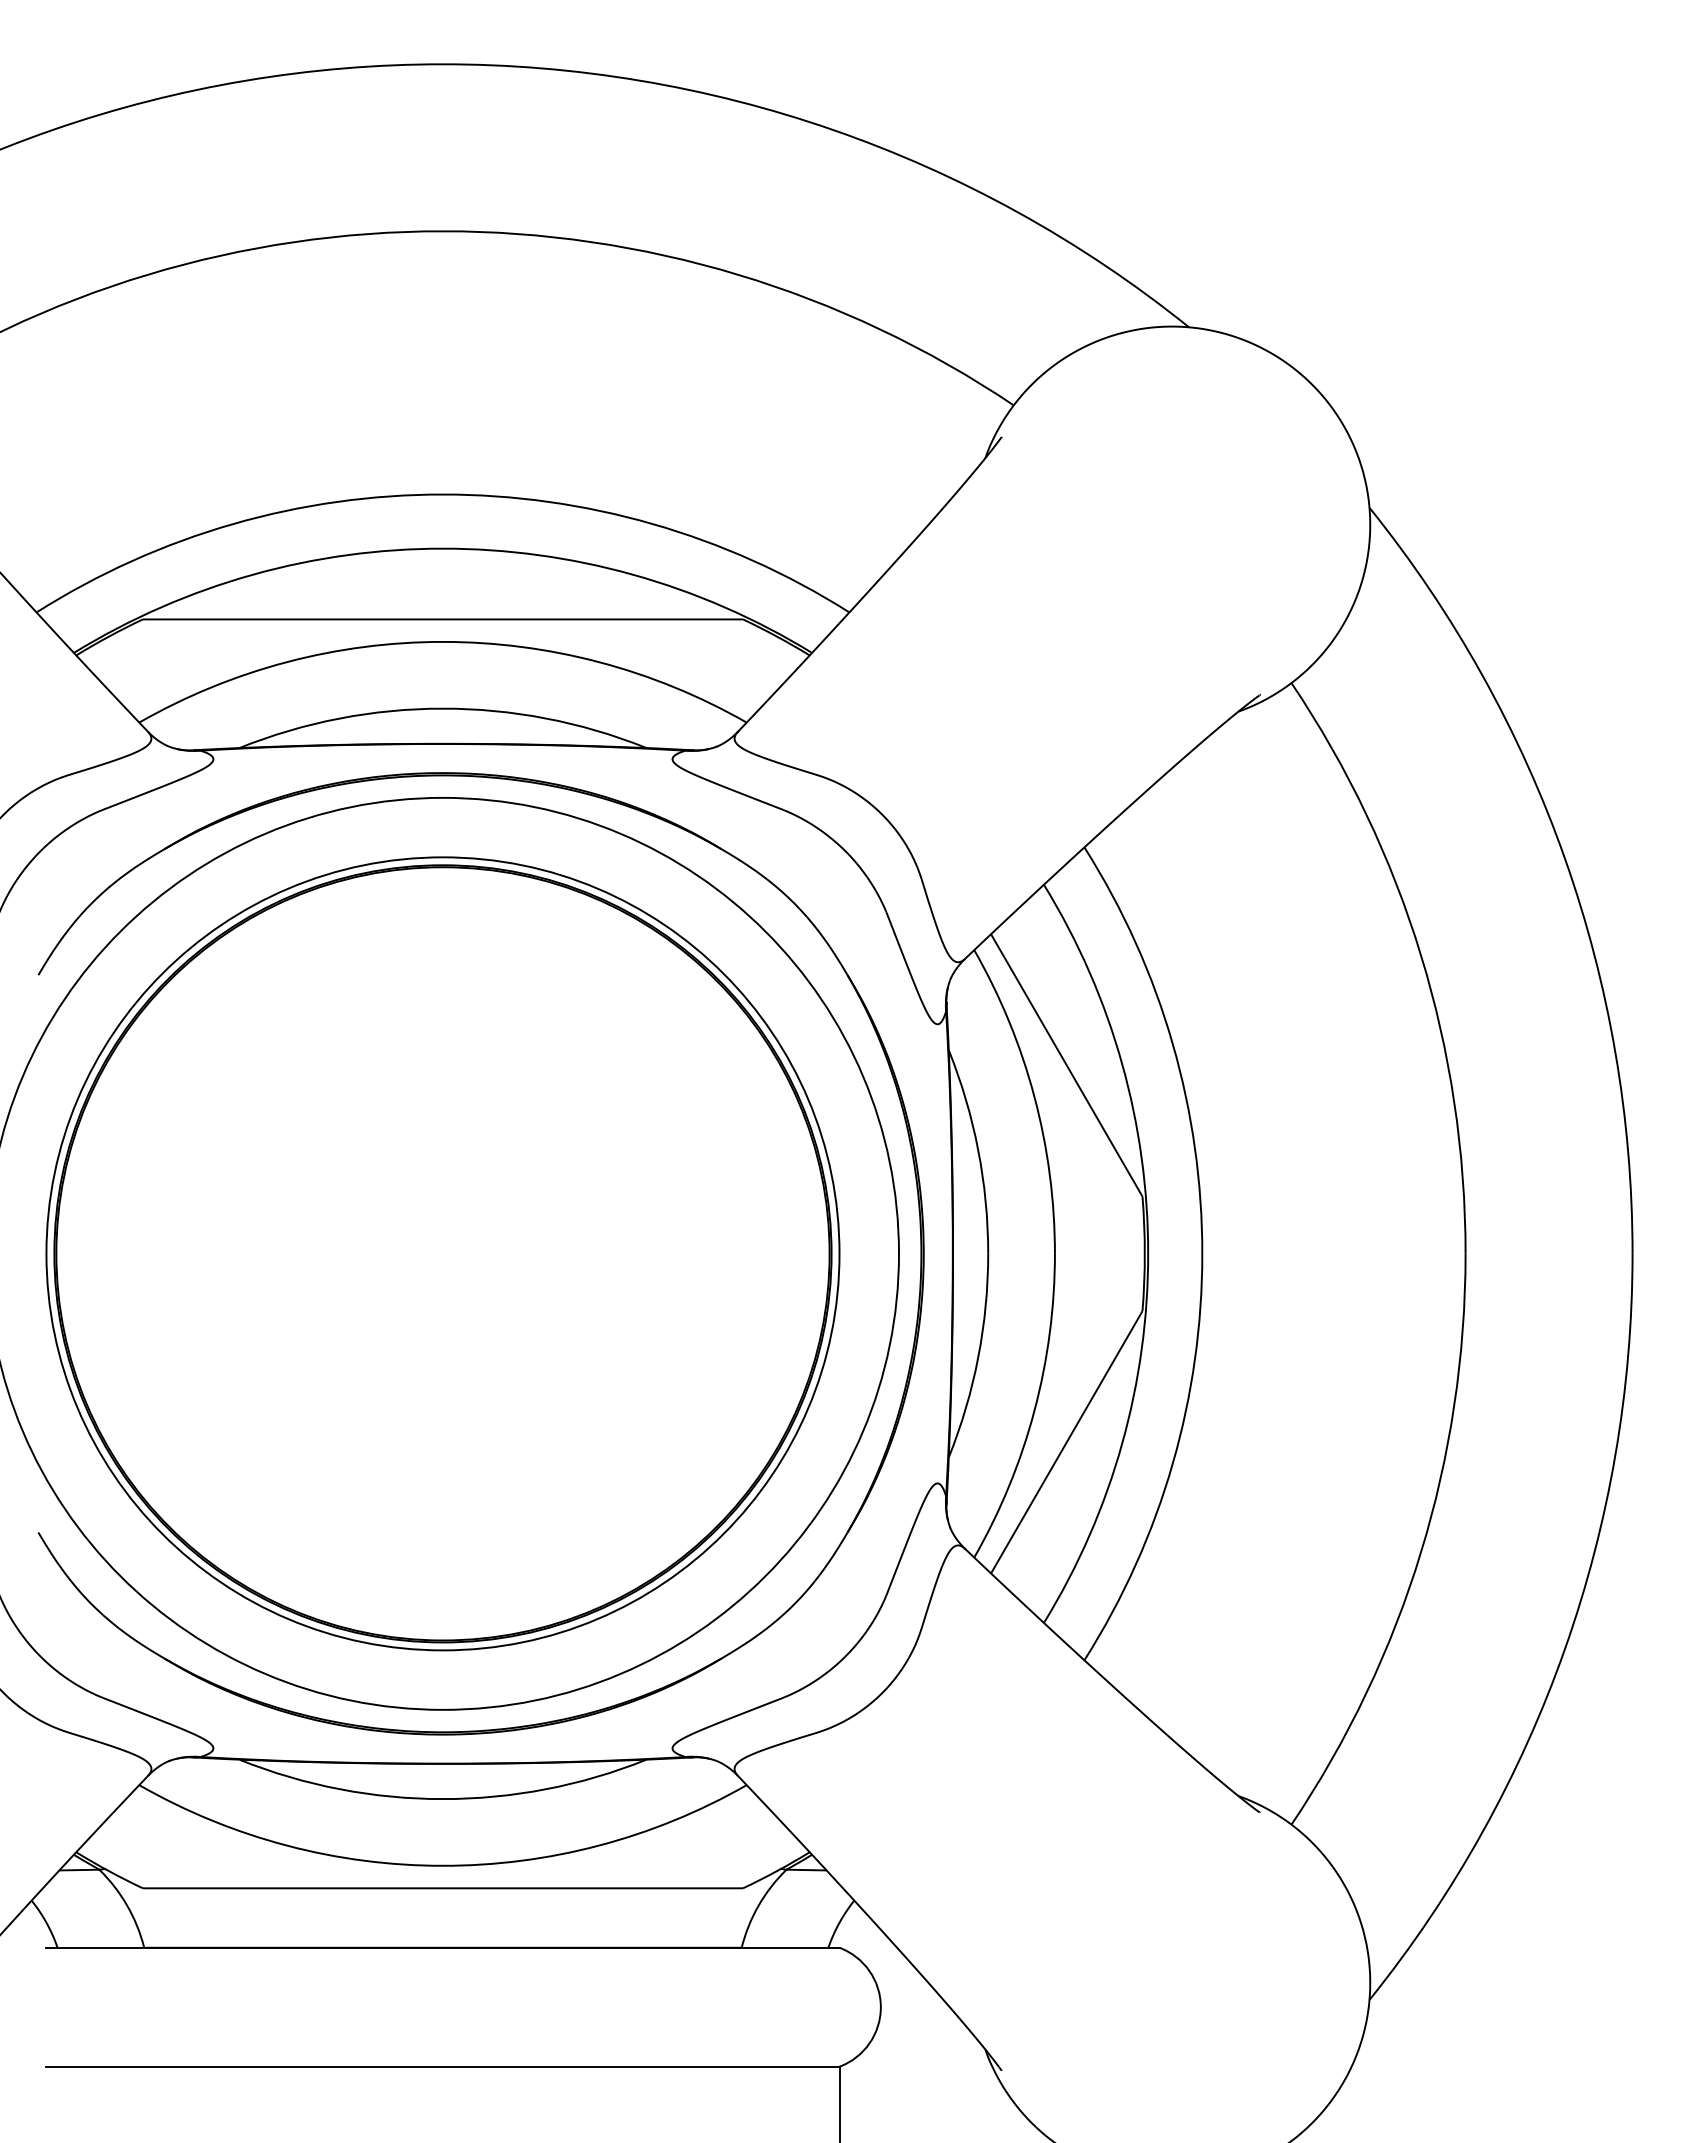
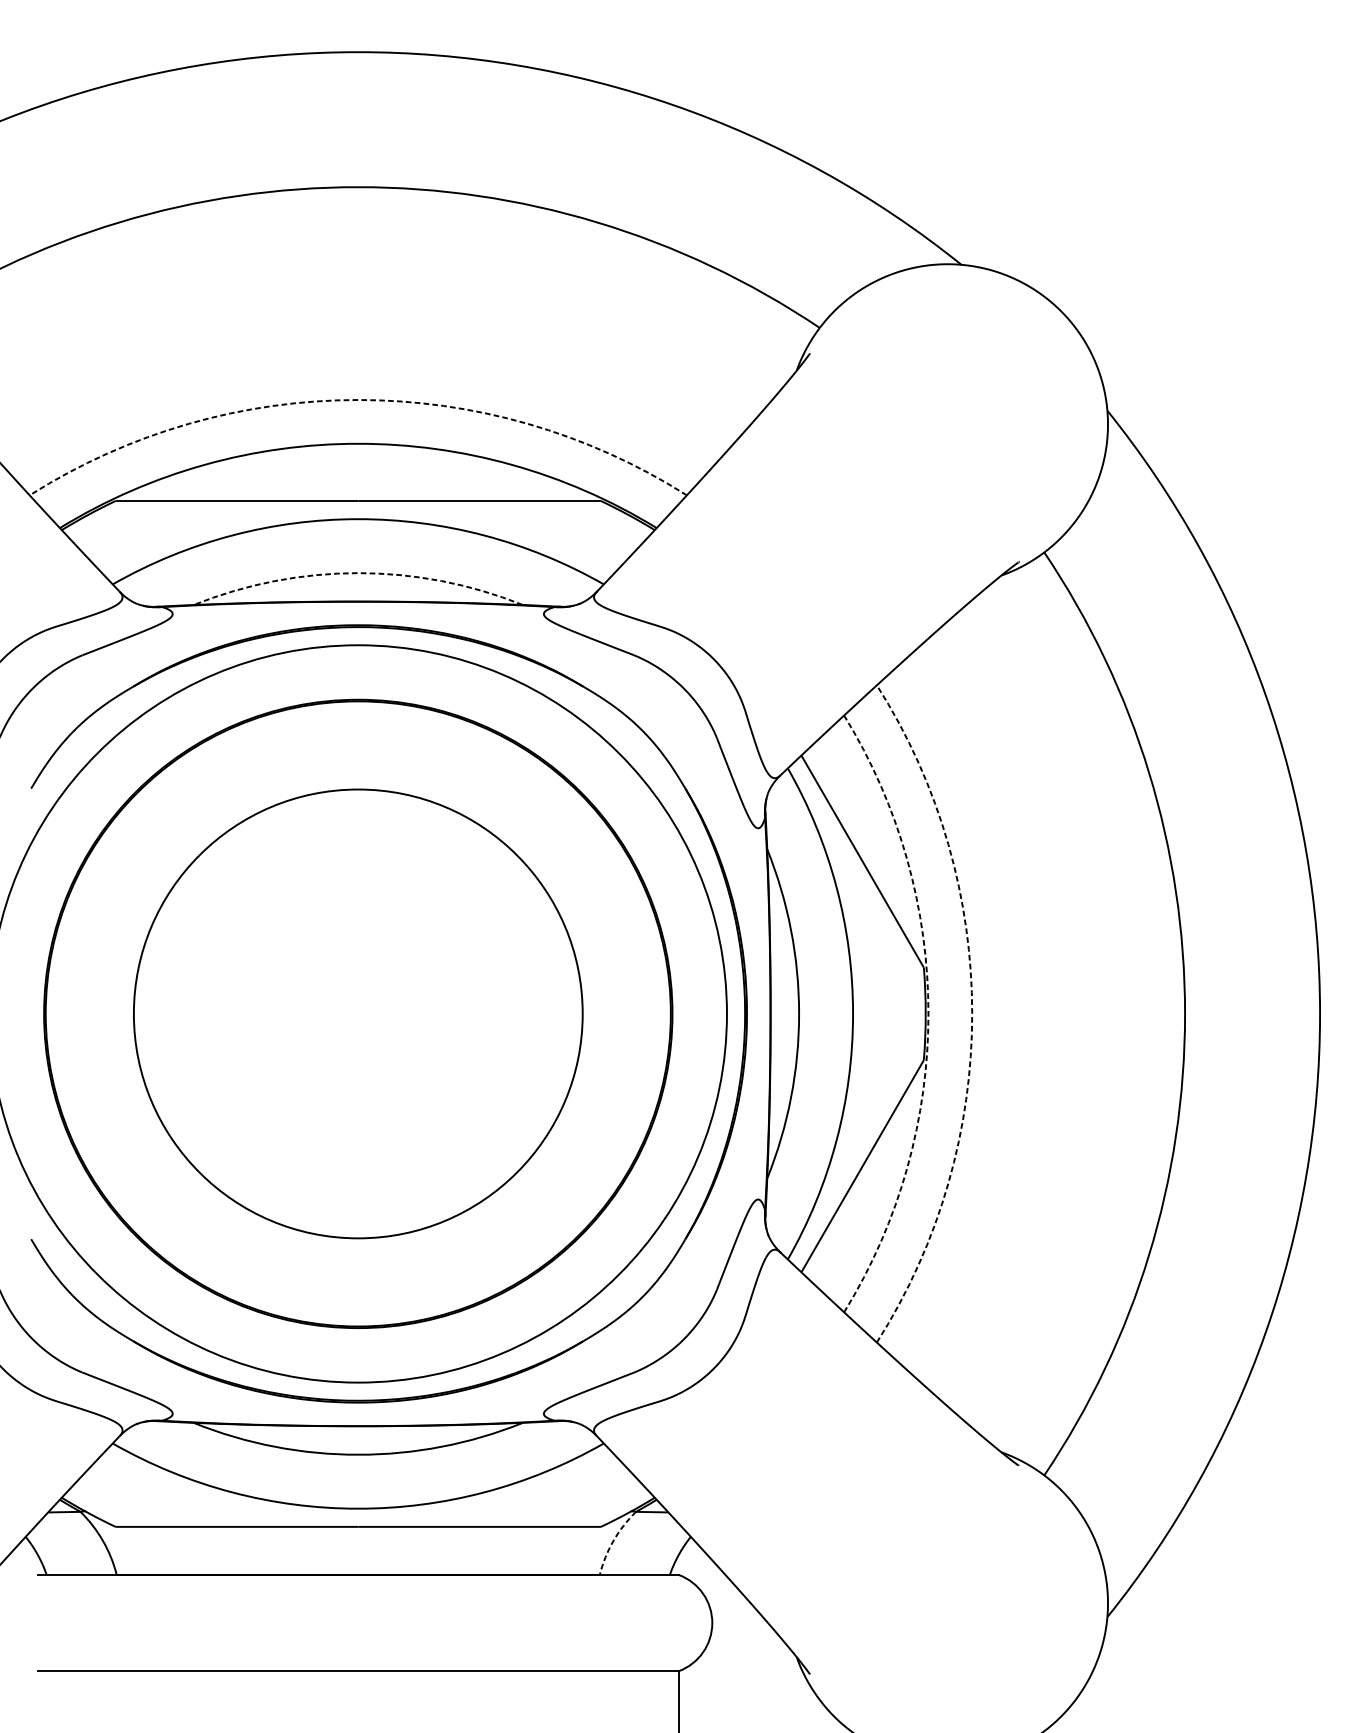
arc: (442, 494) -> (357, 399), solid -> dashed
arc: (442, 708) -> (357, 573), solid -> dashed
circle: (442, 1253) -> (357, 1013), size x0.7
arc: (1148, 1253) -> (928, 1013), solid -> dashed
arc: (1202, 1253) -> (972, 1013), solid -> dashed
arc: (758, 1905) -> (613, 1540), solid -> dashed

